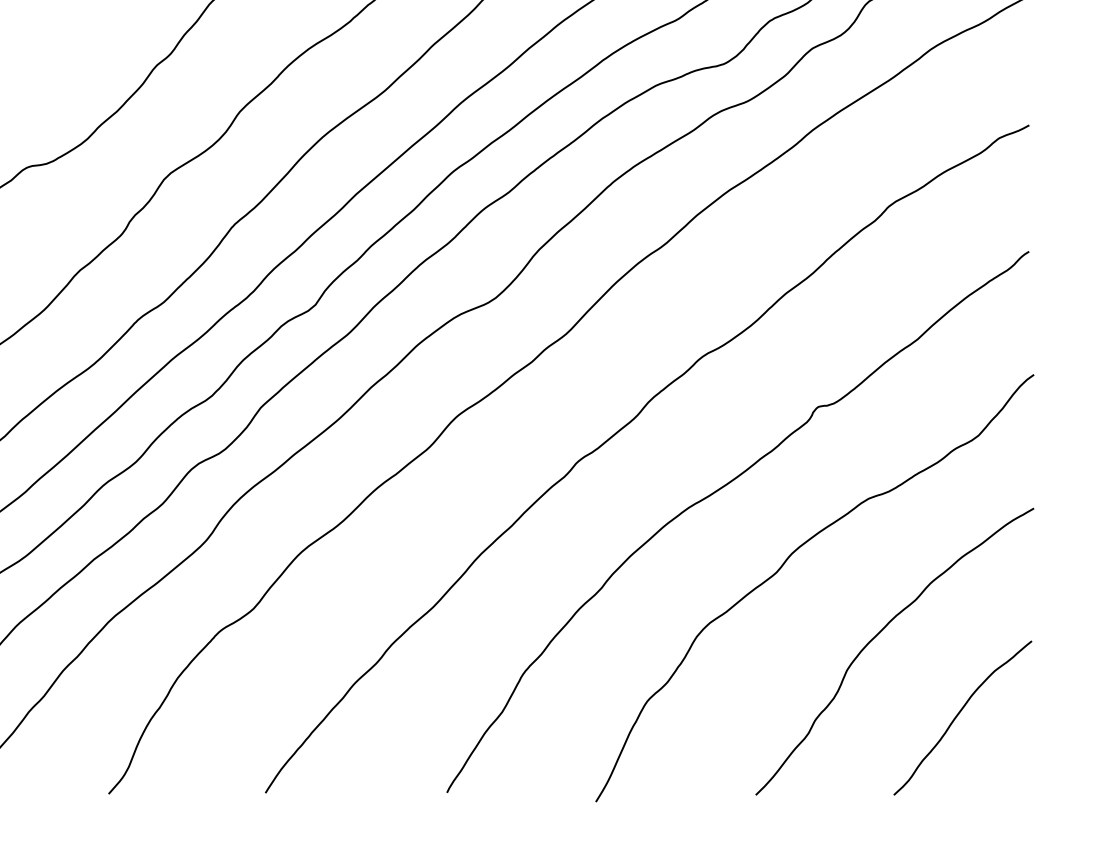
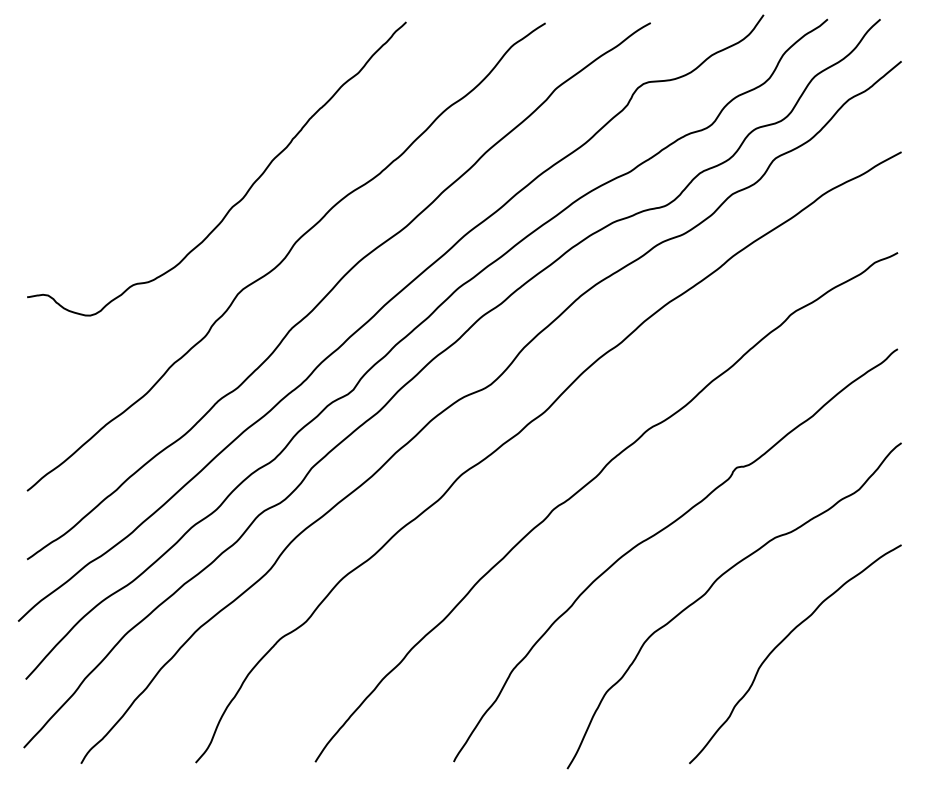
curve: (960, 713) -> (845, 701), removed

